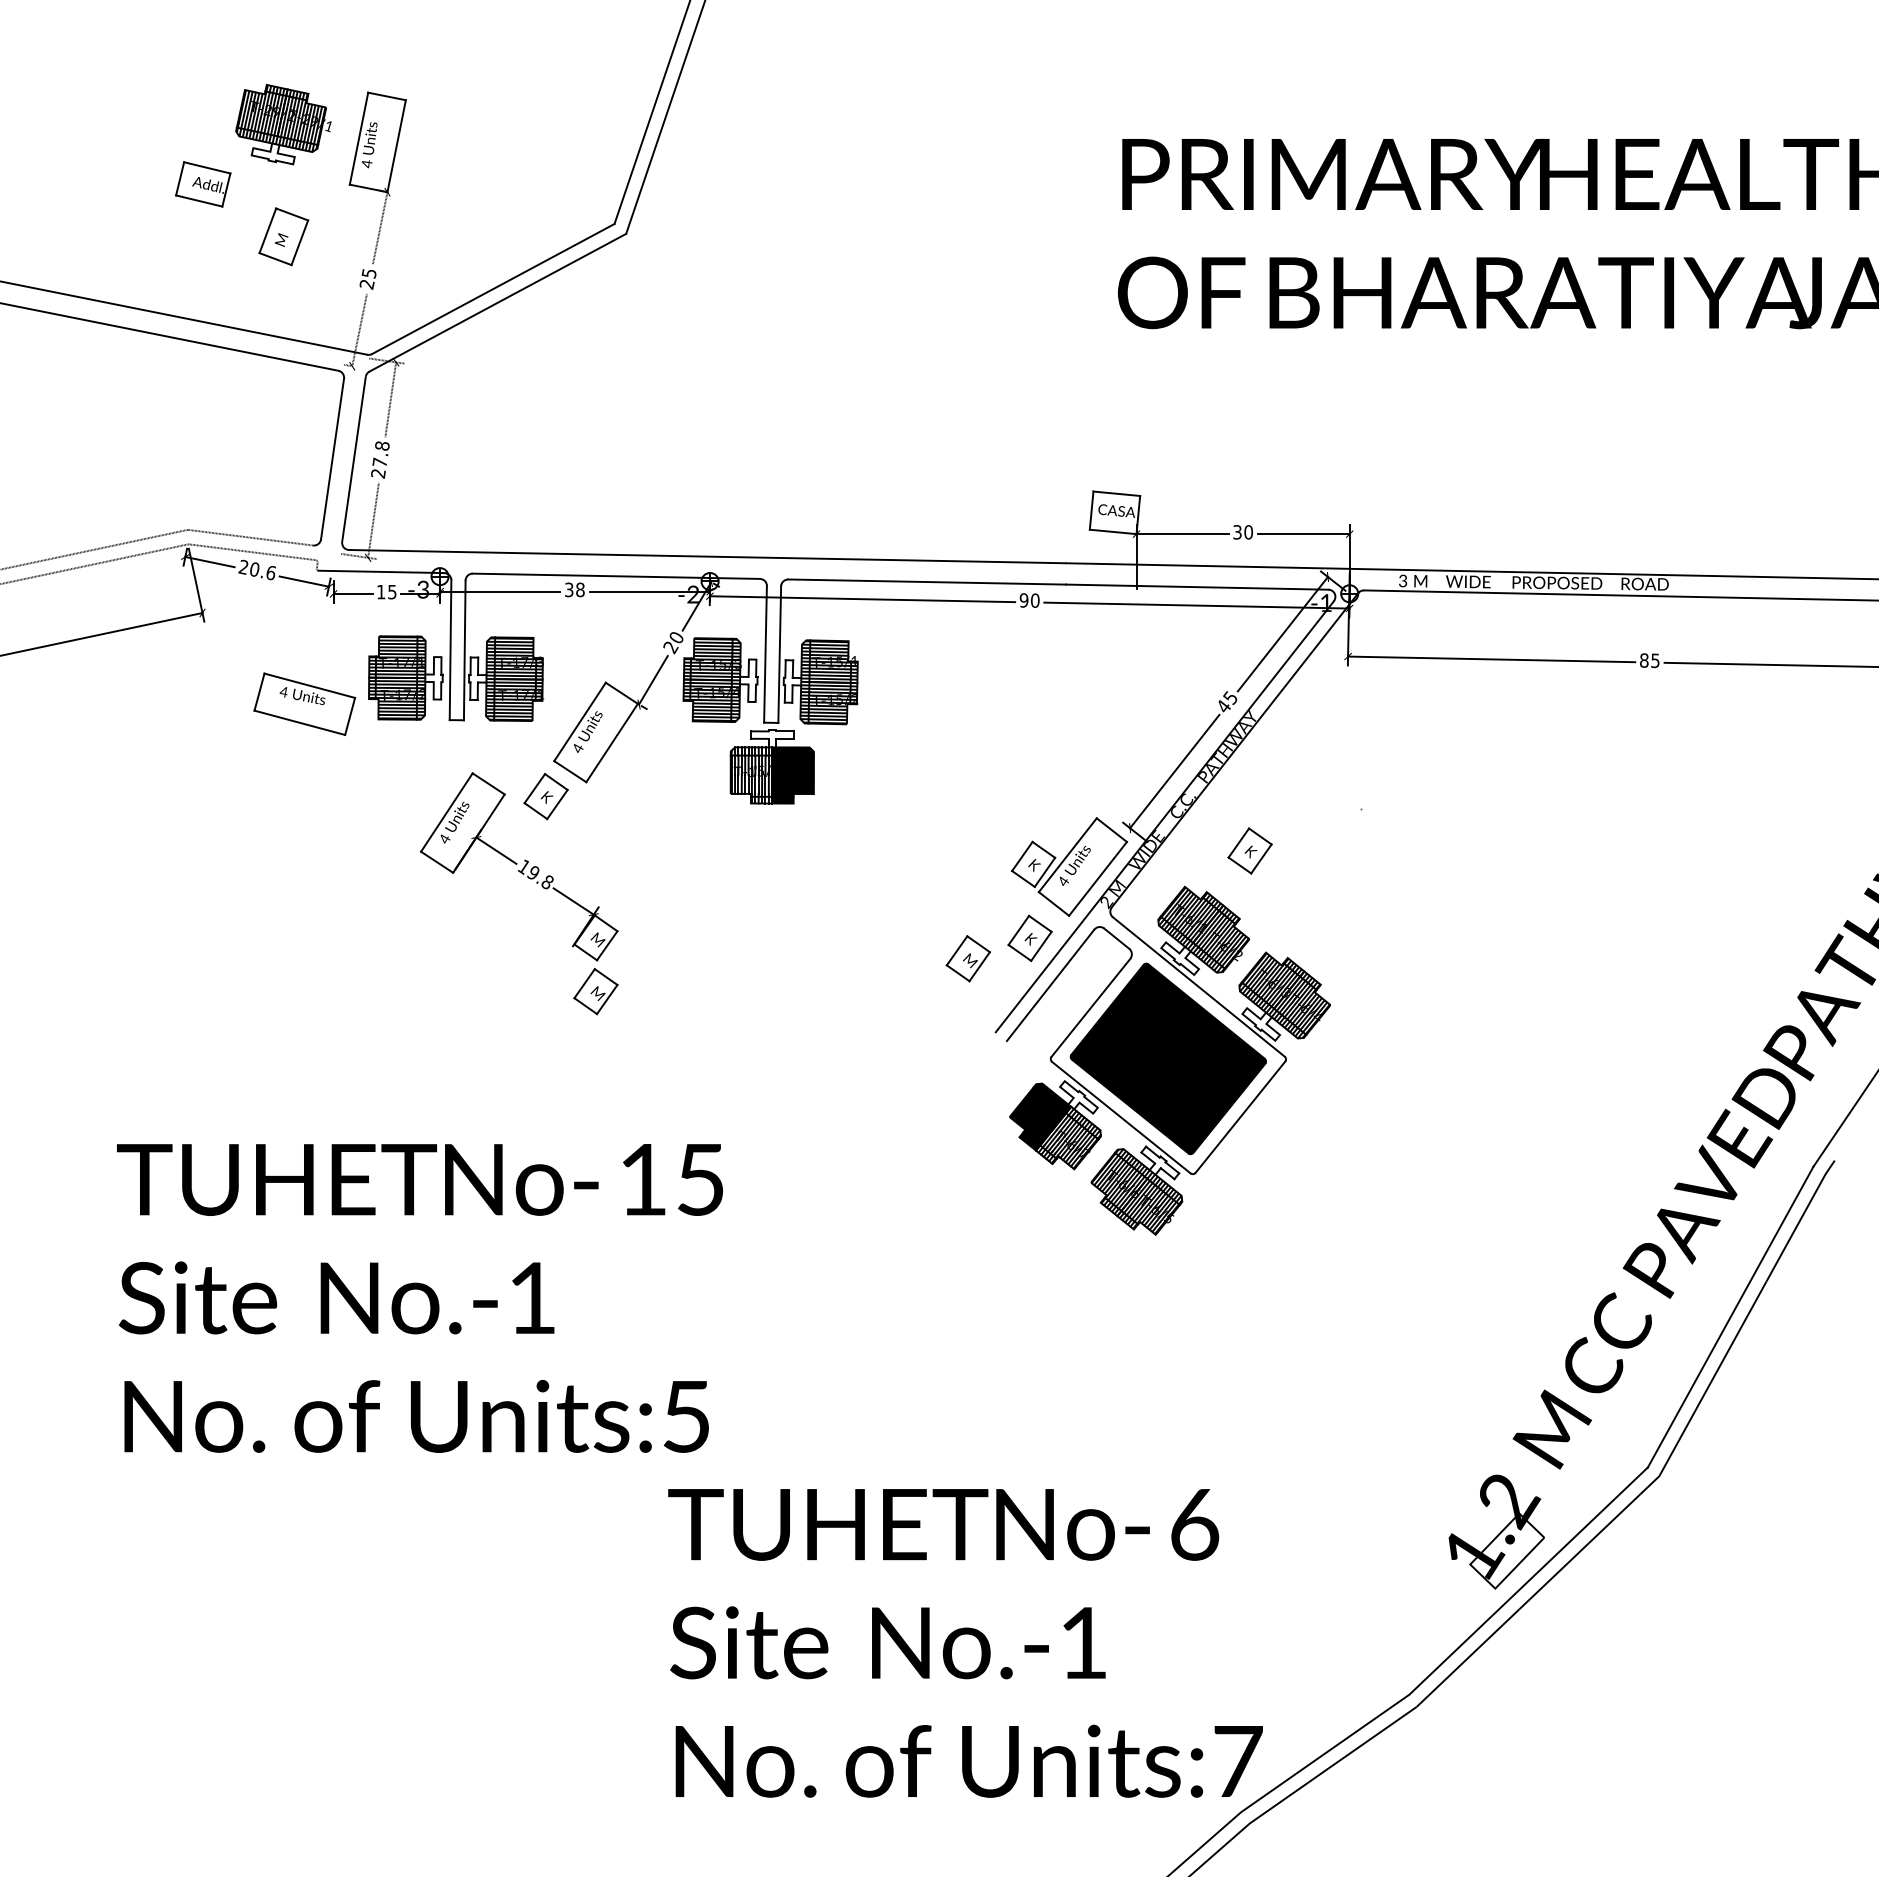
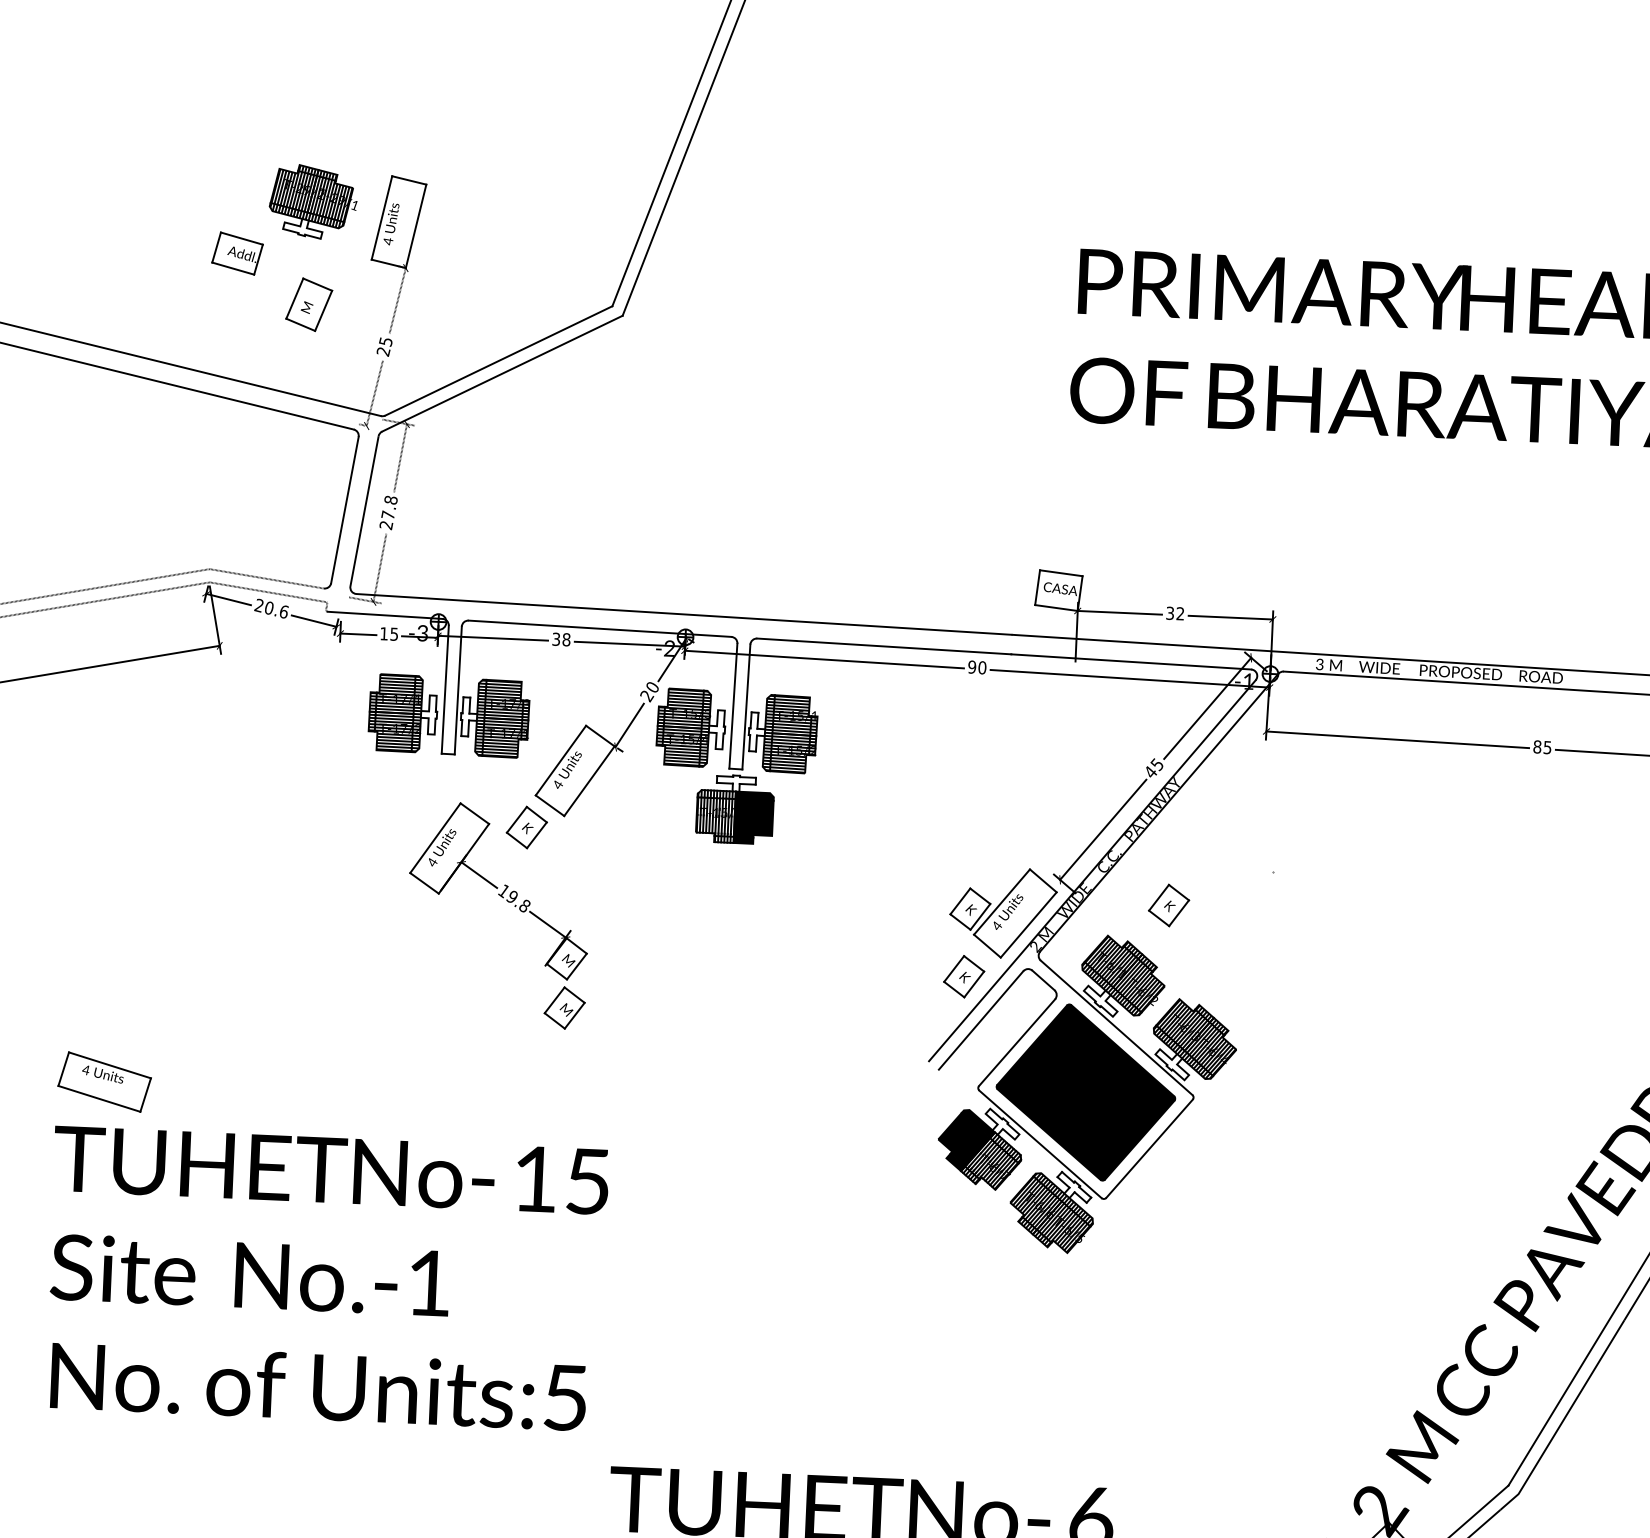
text: (1248, 532) -> (1180, 613), 30 -> 32
part: (304, 703) -> (104, 1081), moved
part: (967, 958) -> (906, 992), removed
text: (419, 1298) -> (325, 1279), moved

